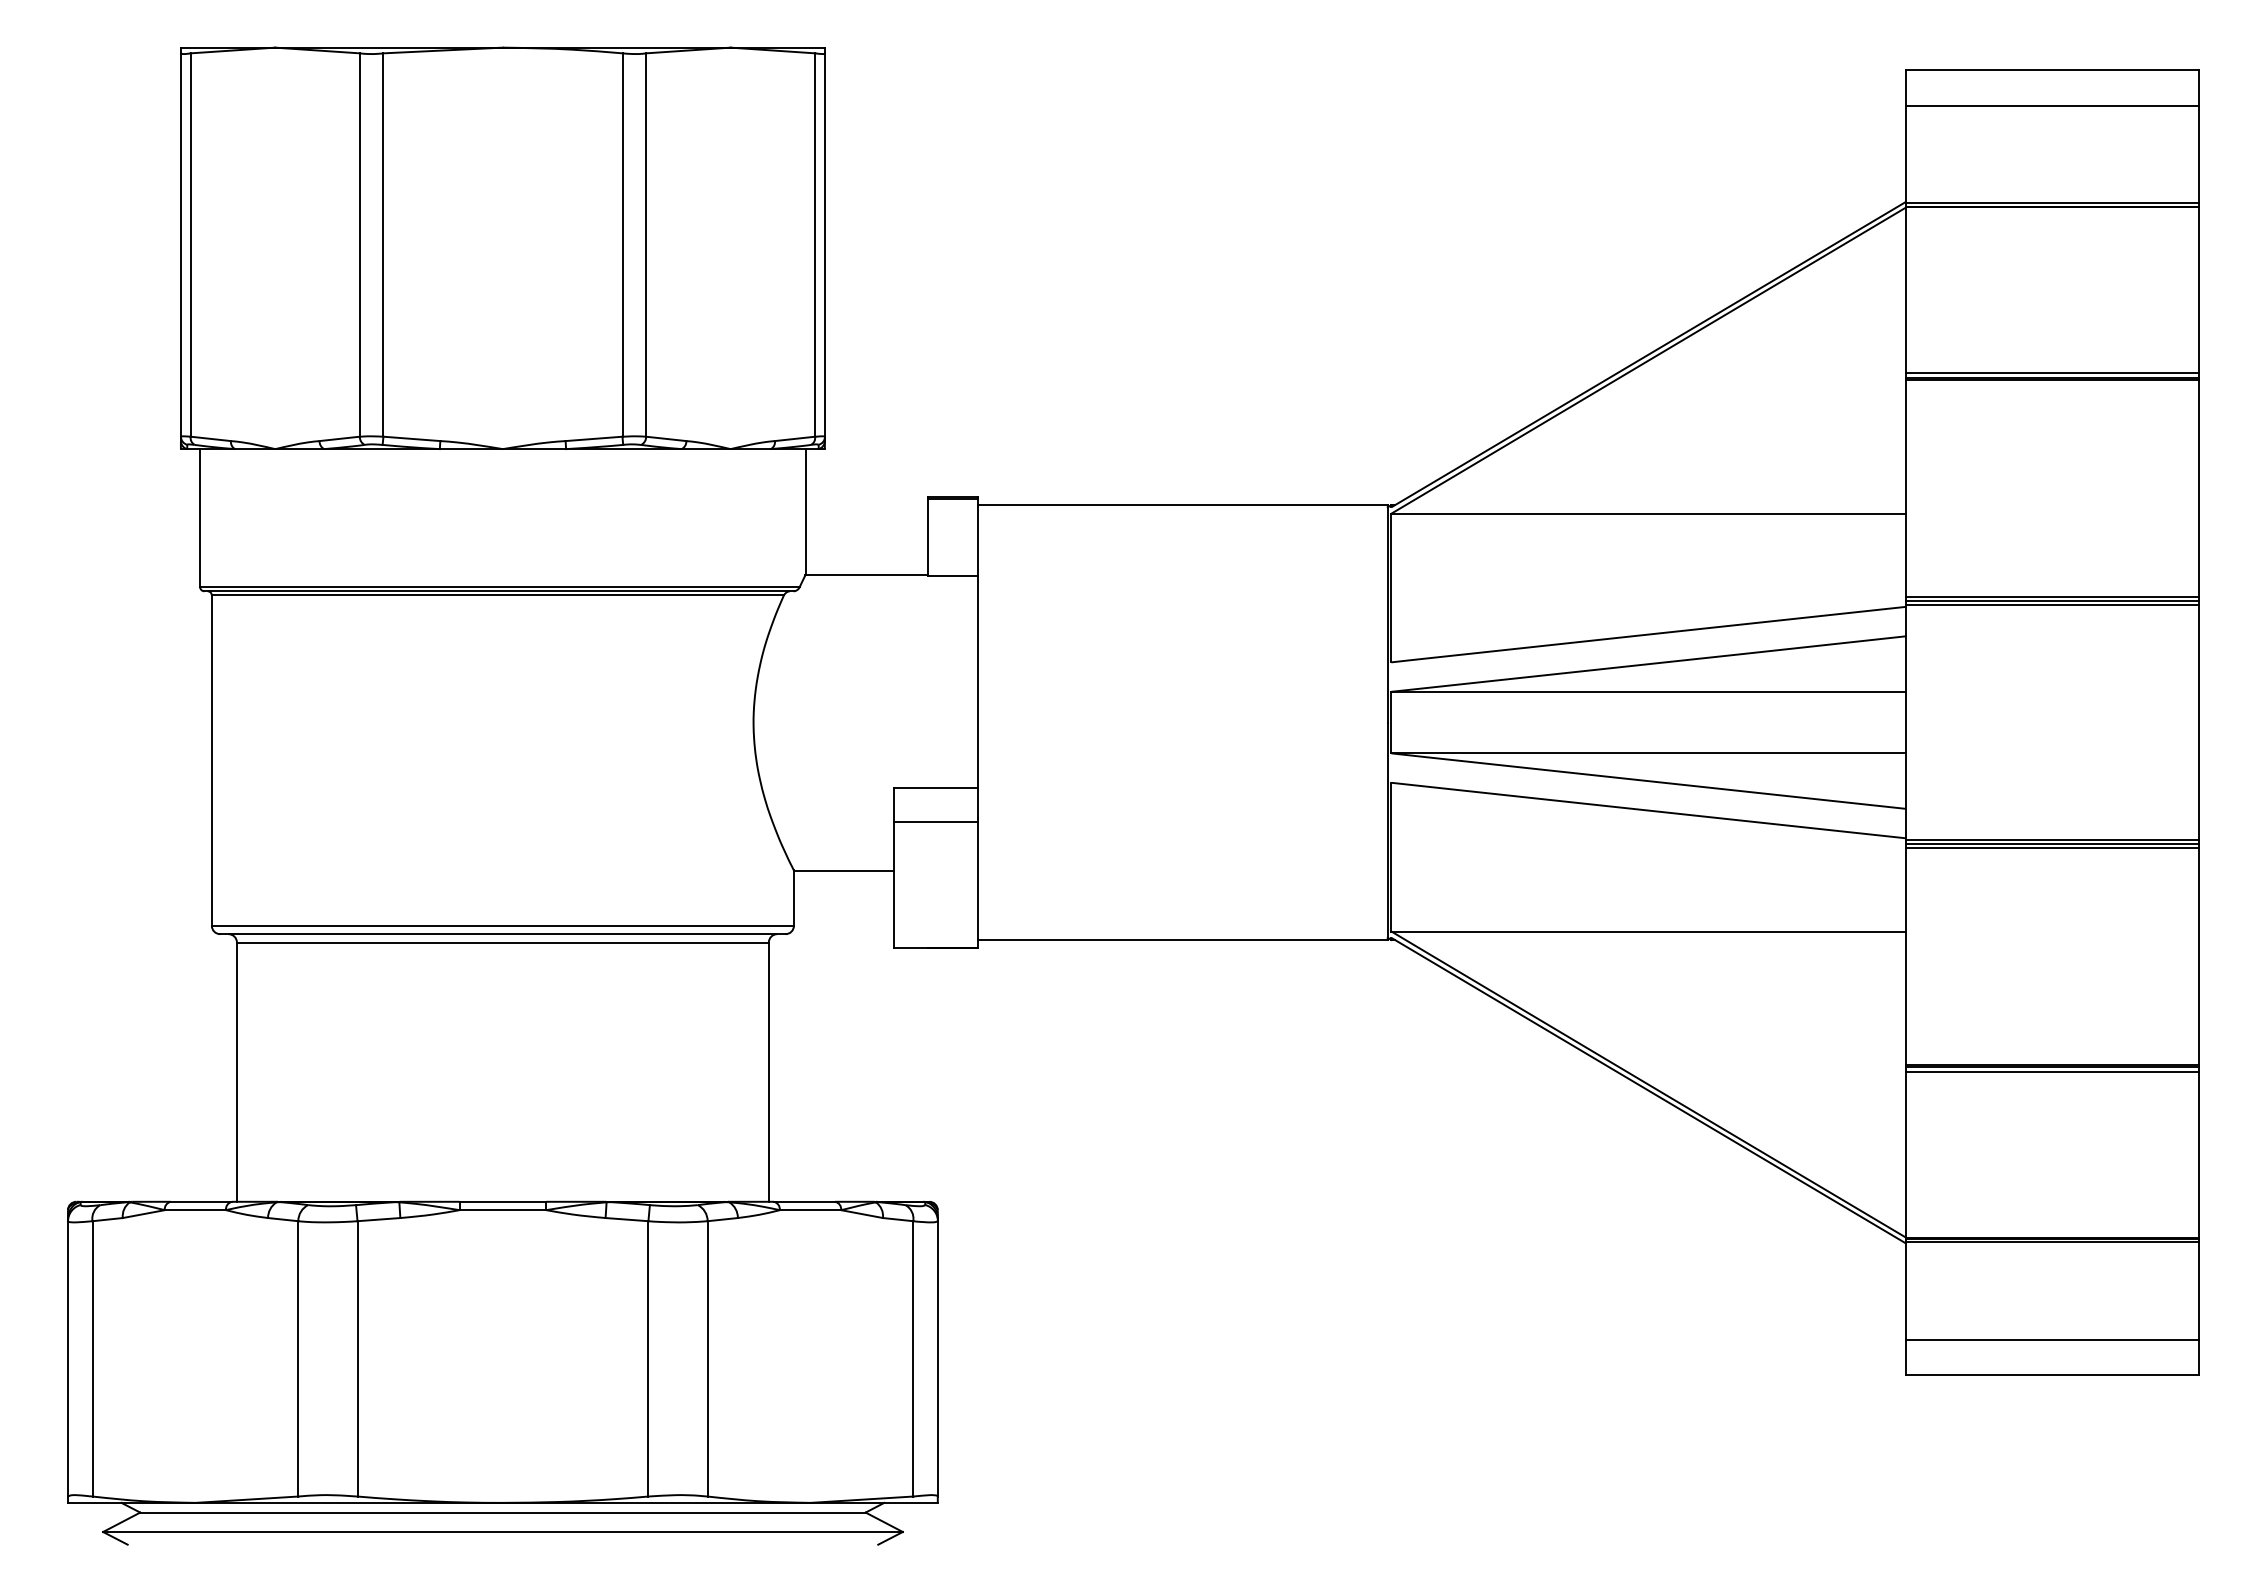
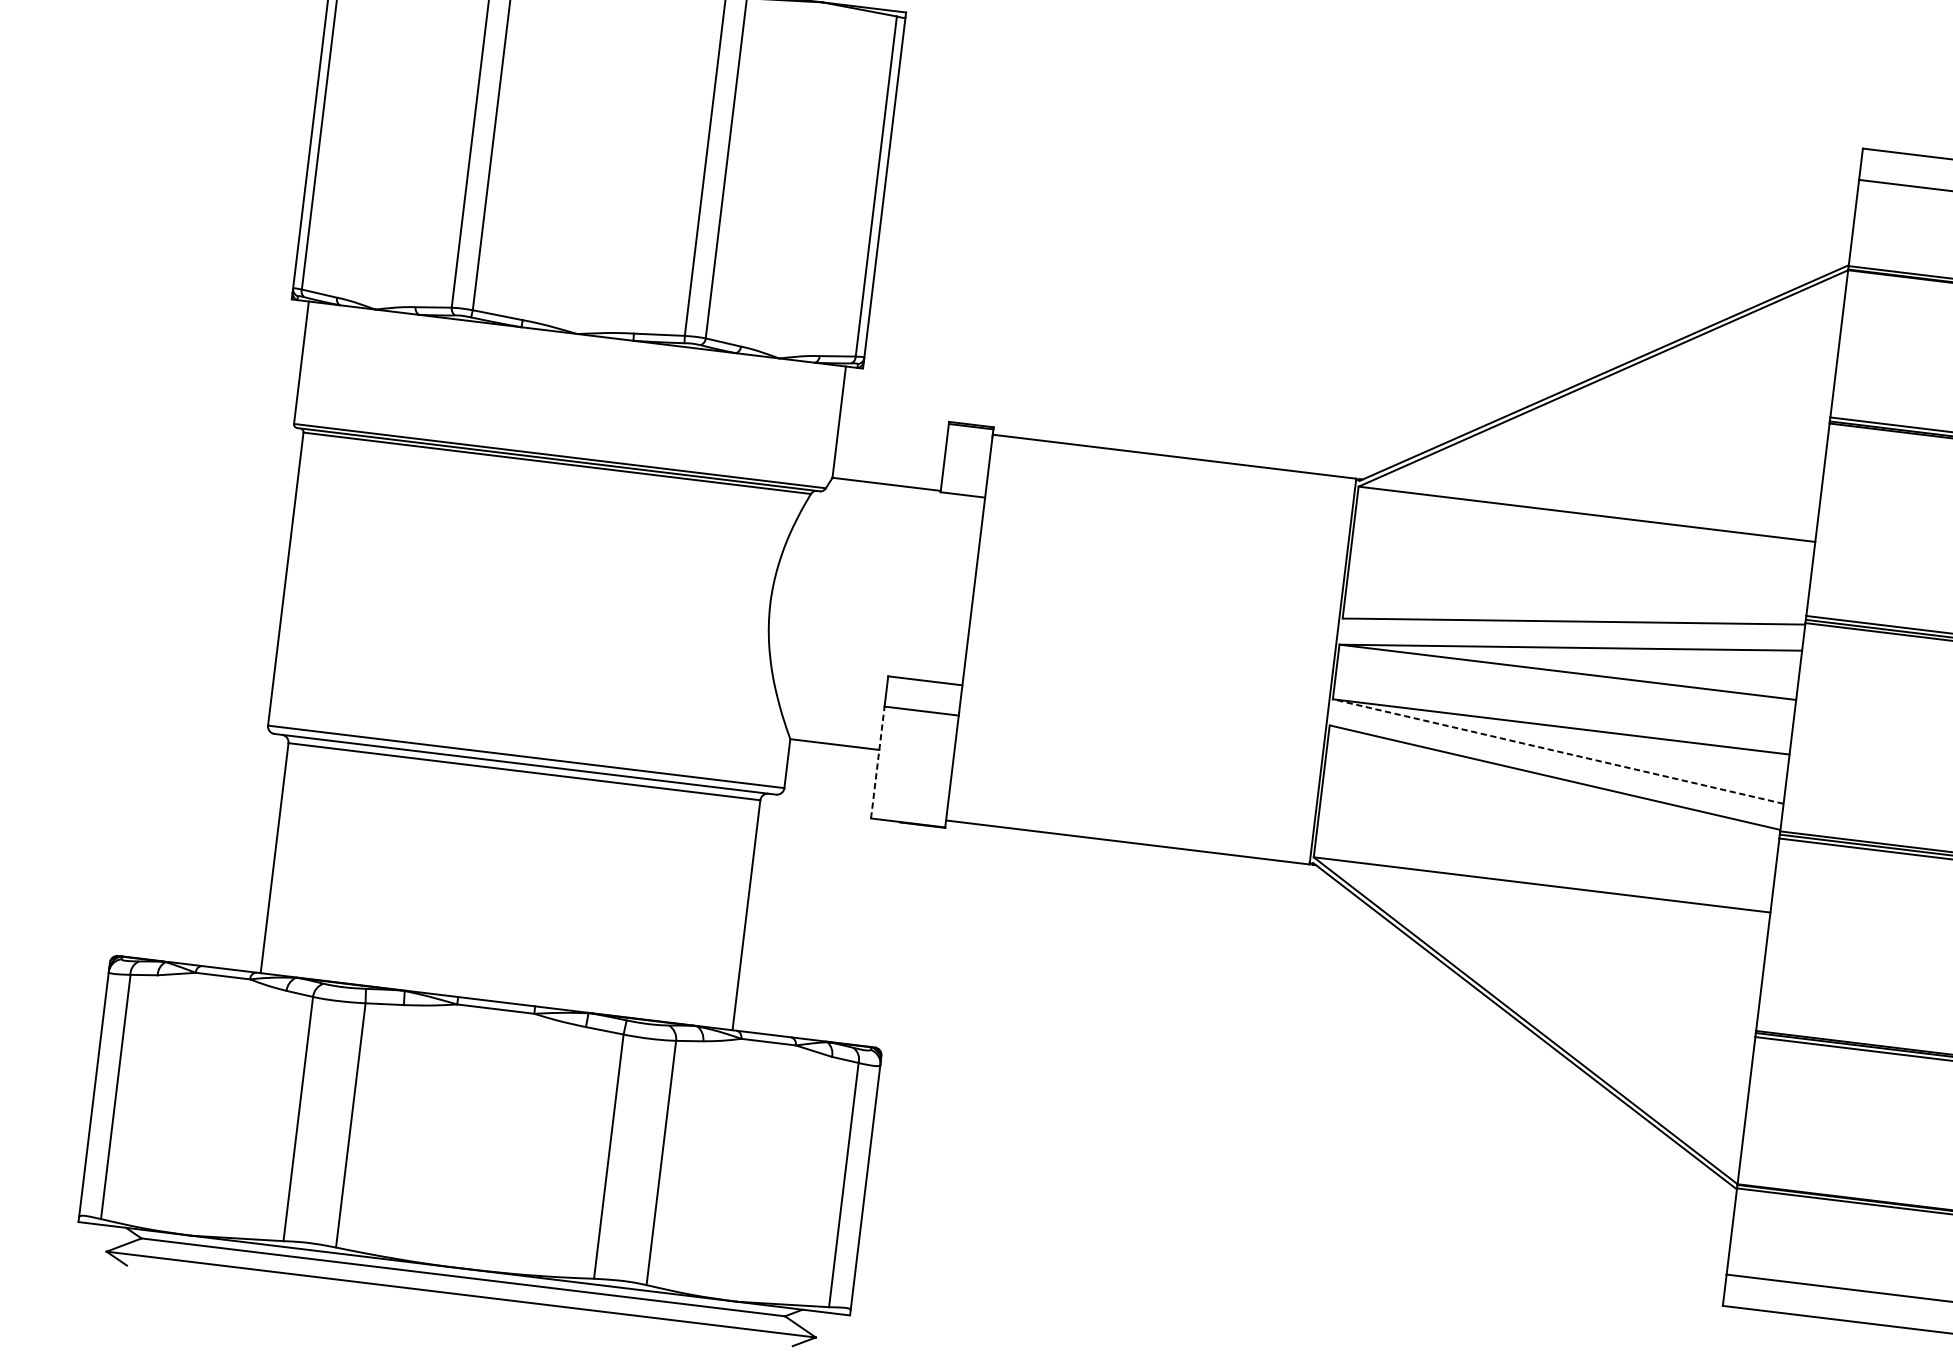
line: (1647, 781) -> (1557, 751), solid -> dashed
line: (894, 884) -> (878, 762), solid -> dashed

